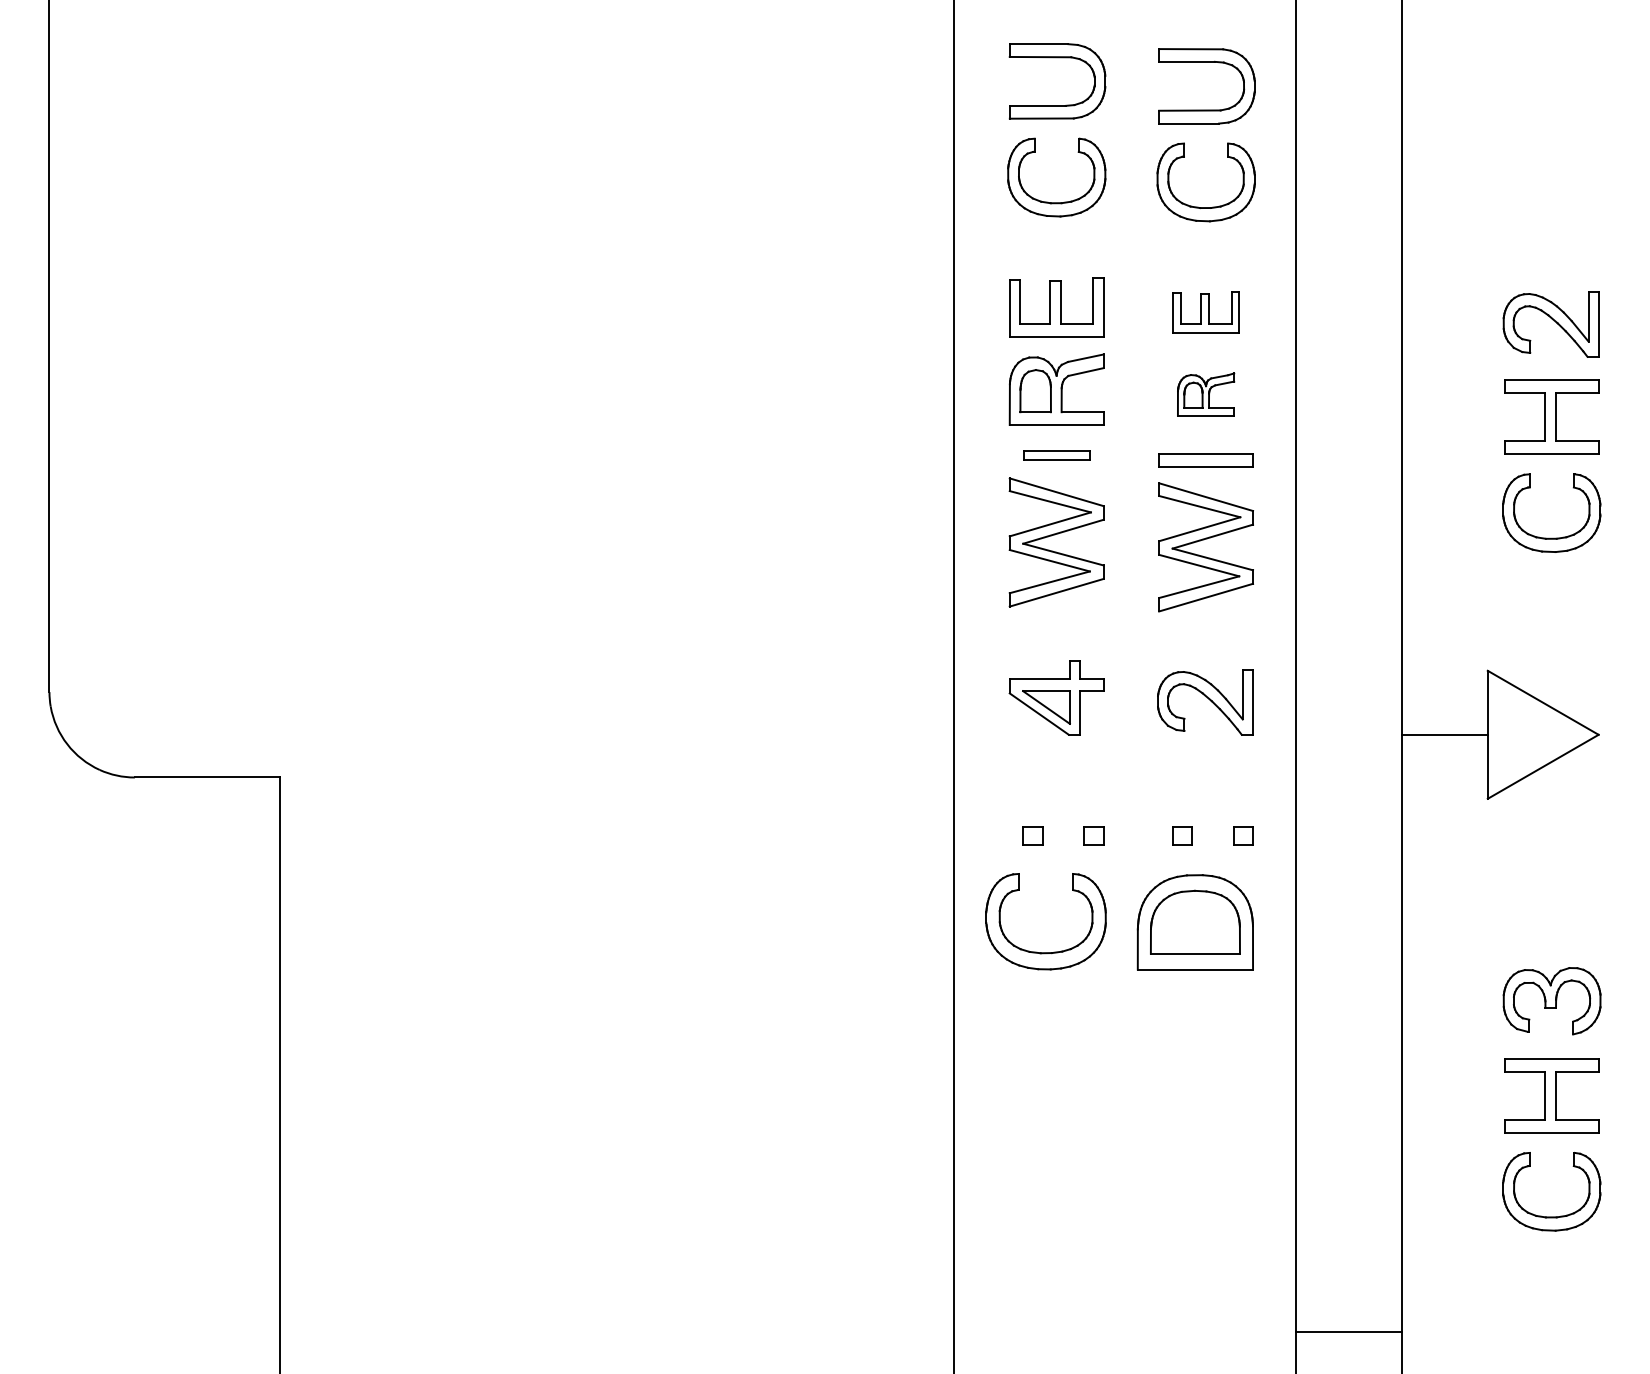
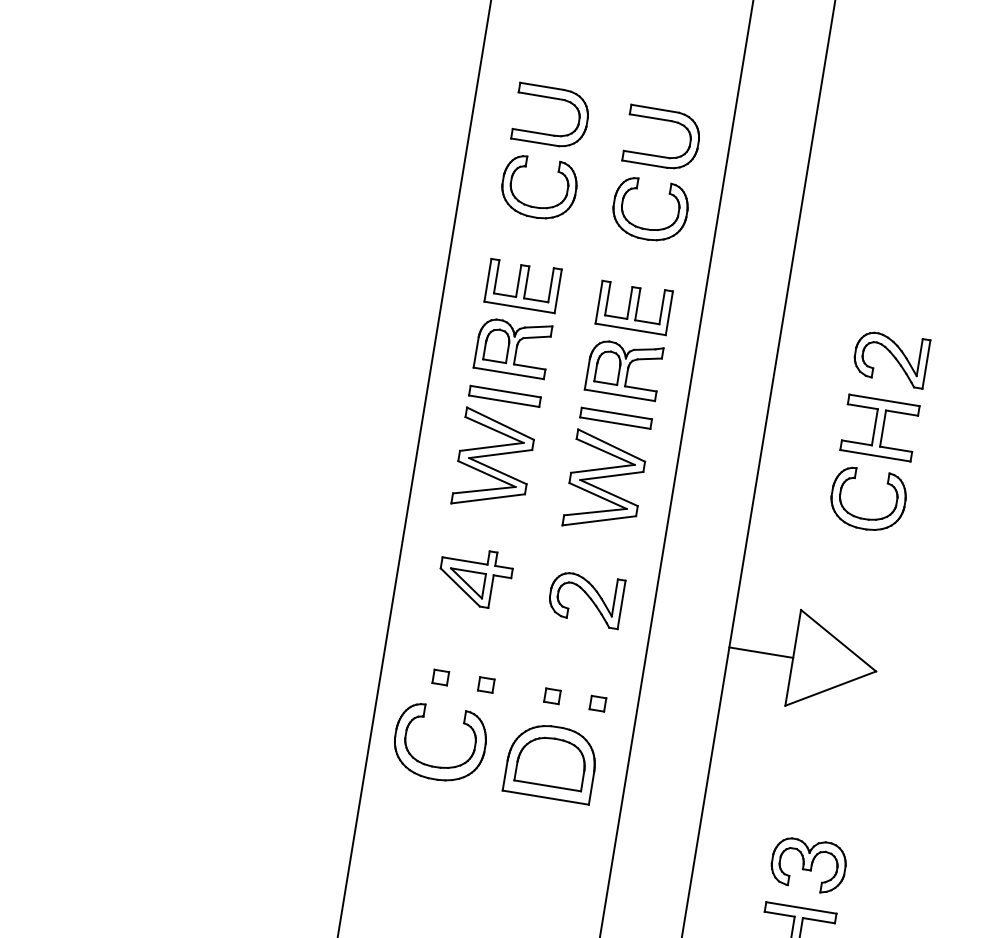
part: (1205, 312) -> (633, 307), size x1.43
part: (1205, 394) -> (623, 368), size x1.67
part: (1056, 455) -> (504, 396), size x1.43

